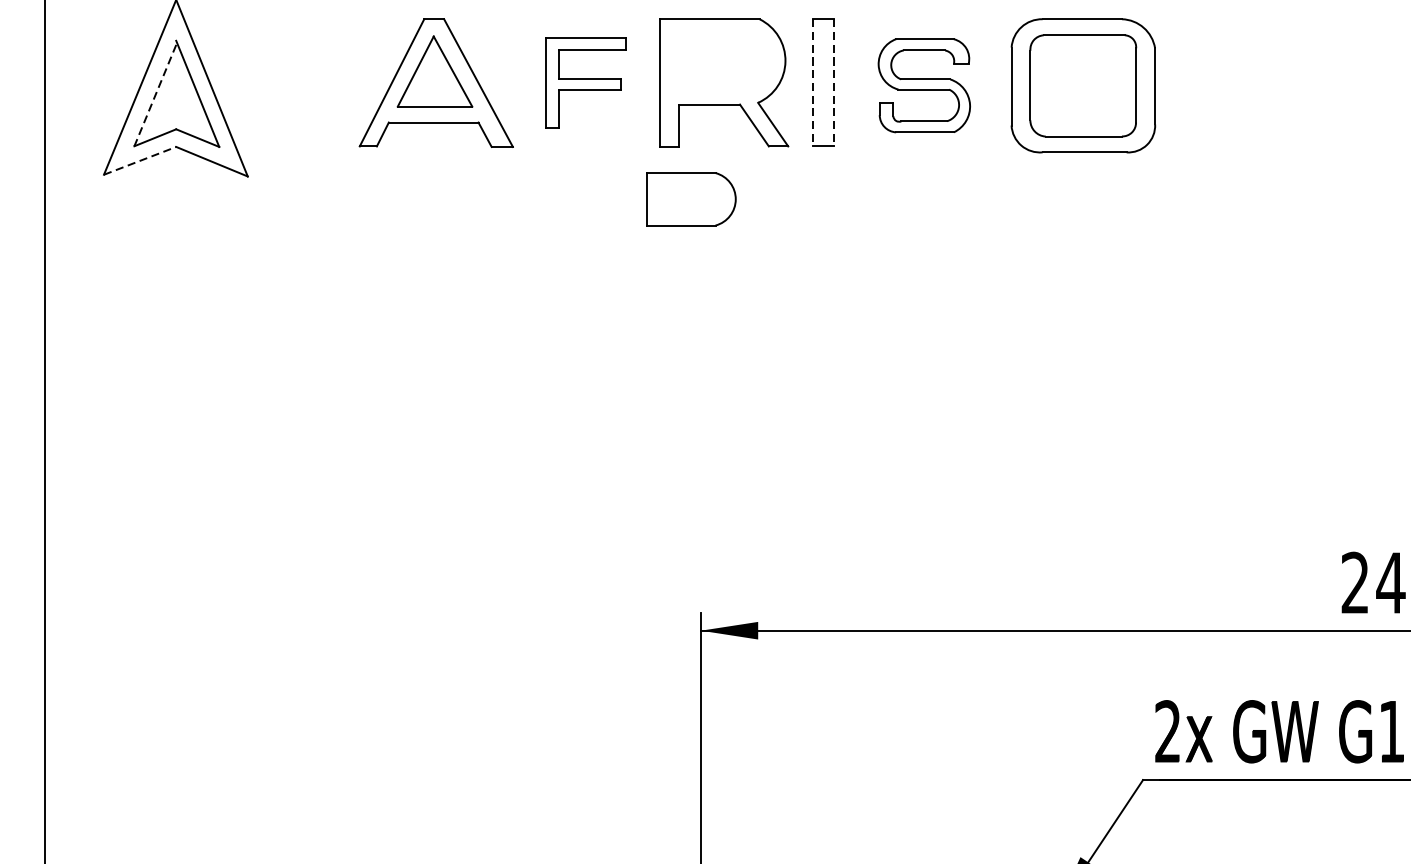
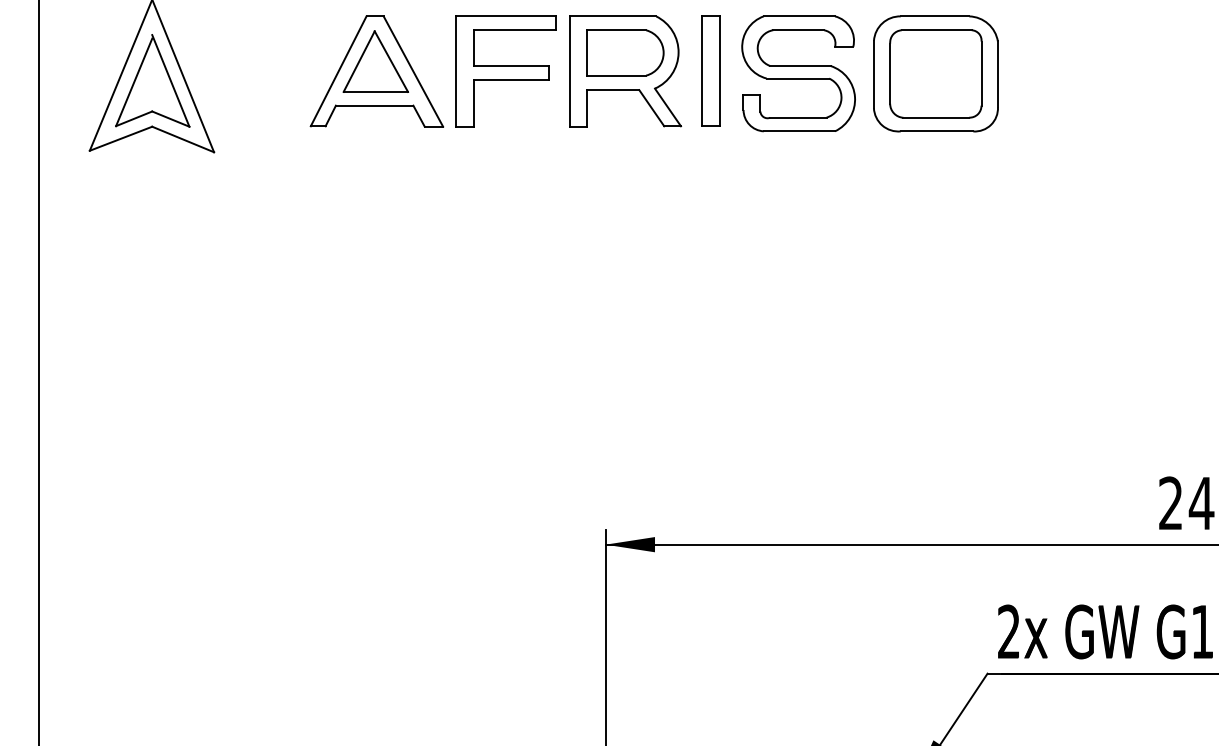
part: (585, 83) -> (505, 71), size x1.43
line: (813, 83) -> (702, 71), dashed -> solid
line: (833, 83) -> (720, 71), dashed -> solid
part: (924, 85) -> (798, 73), size x1.43
line: (155, 95) -> (134, 82), dashed -> solid
line: (140, 160) -> (121, 138), dashed -> solid
part: (691, 198) -> (625, 52), moved

